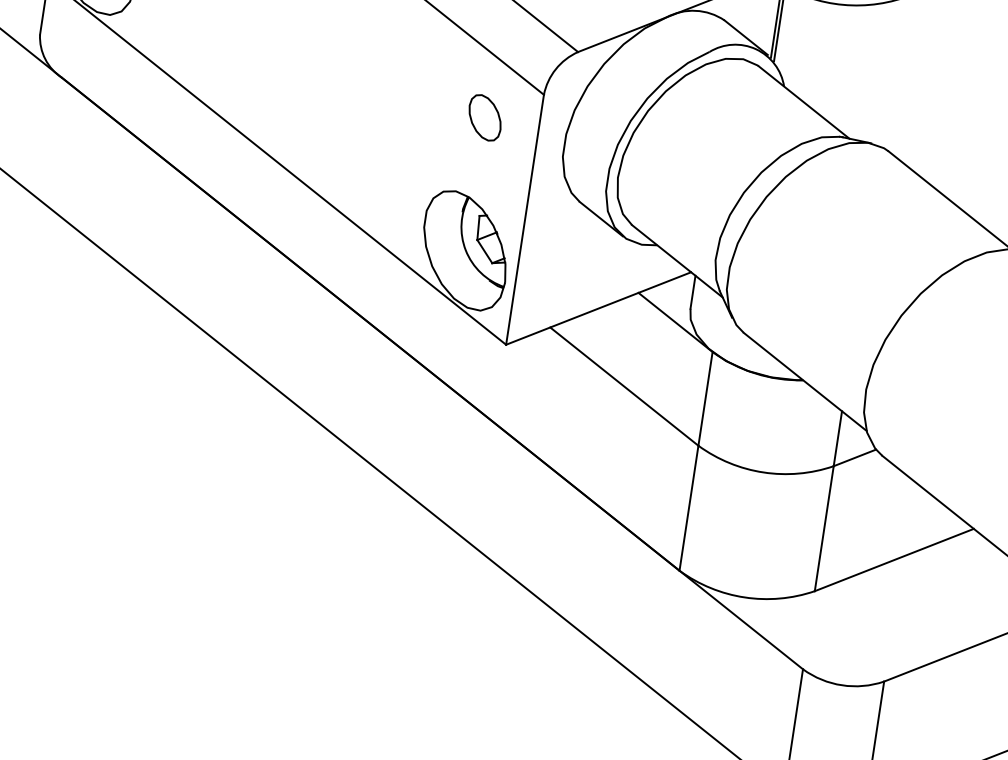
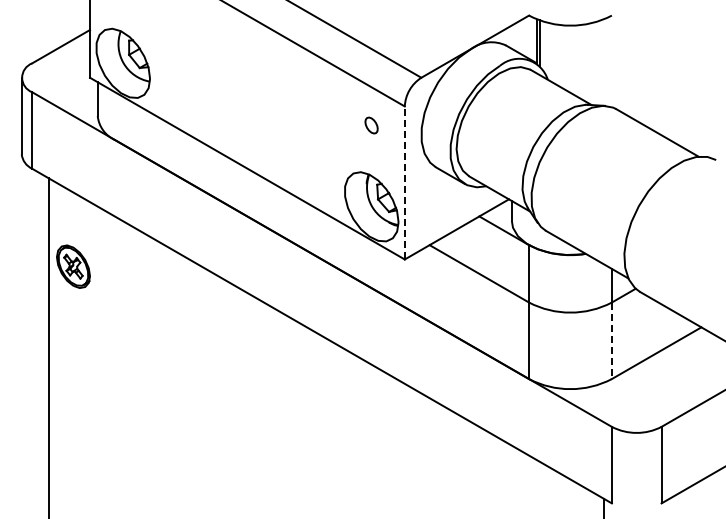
part: (484, 117) -> (371, 125), size x0.6
line: (524, 218) -> (404, 182), solid -> dashed
line: (823, 529) -> (611, 341), solid -> dashed

